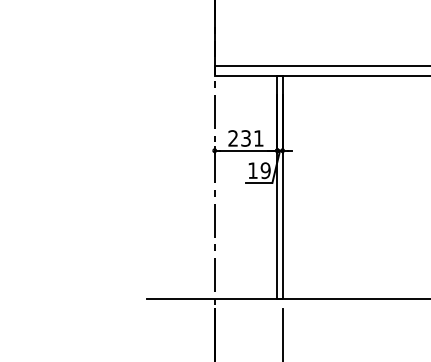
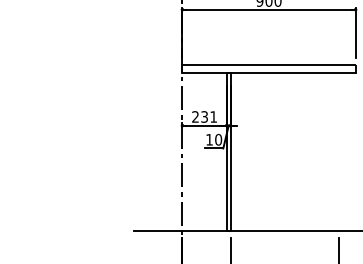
text: (265, 170) -> (218, 139), 19 -> 10

